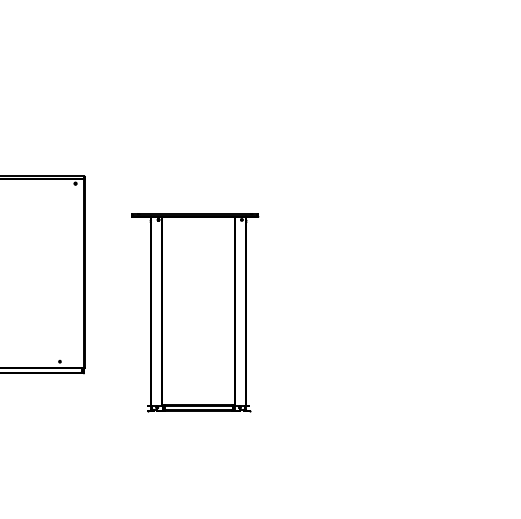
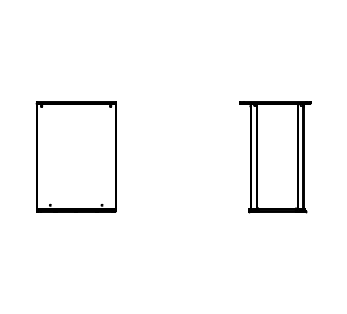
part: (195, 313) -> (275, 157), moved

